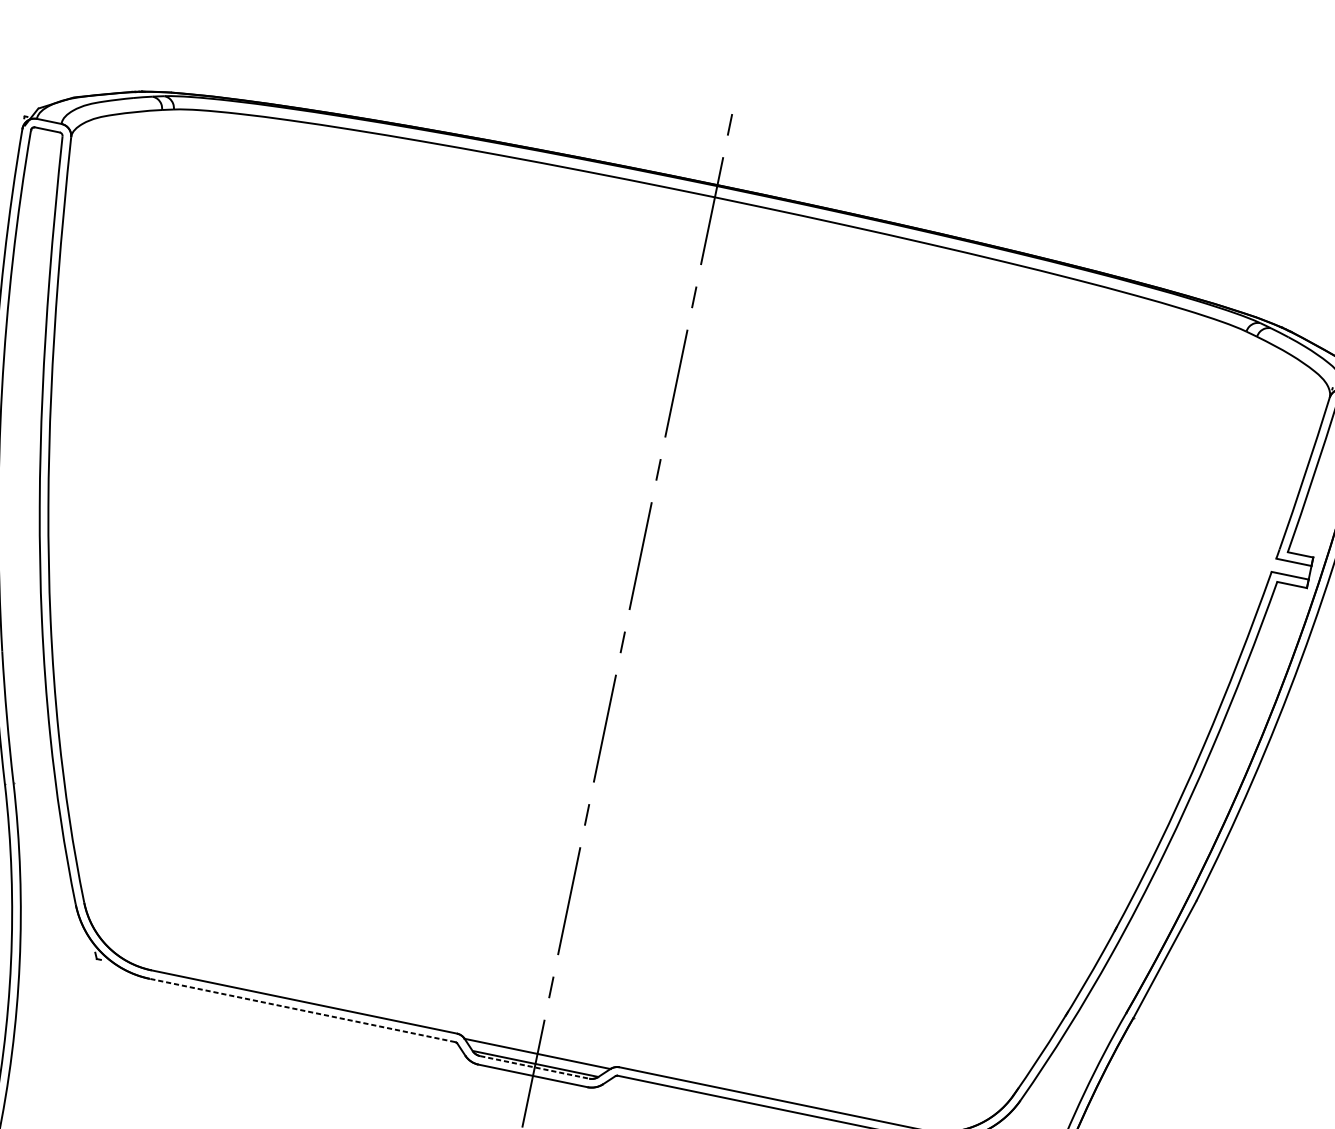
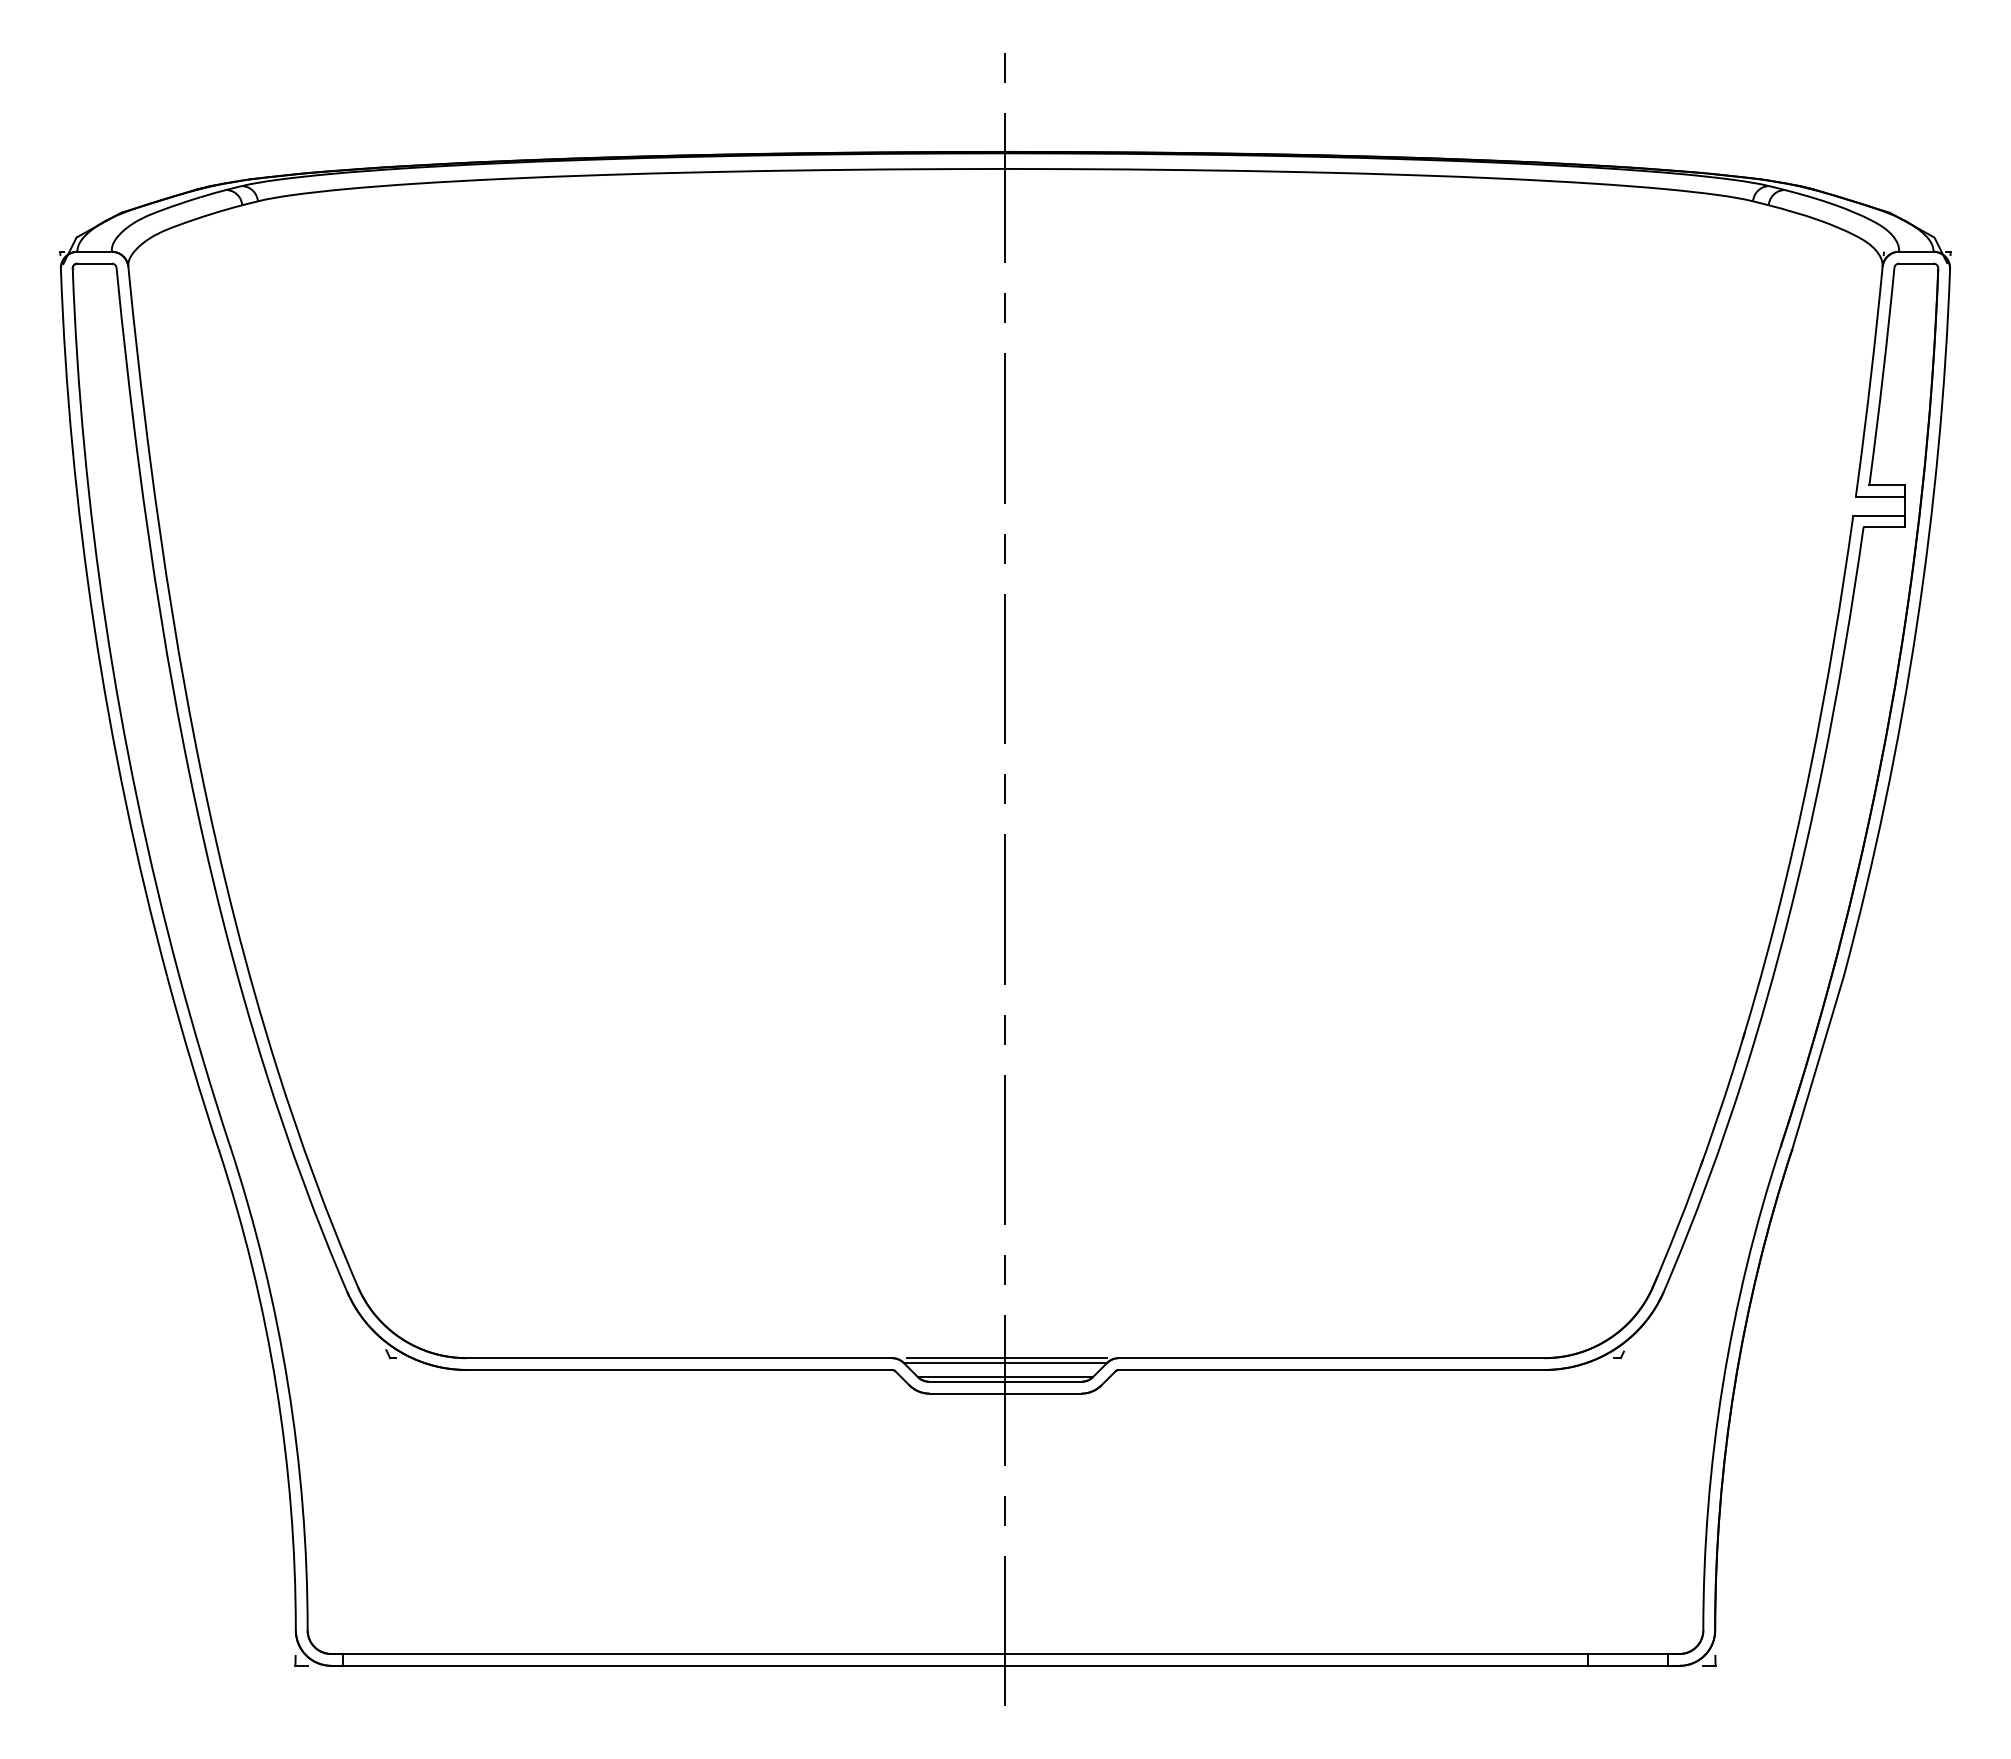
line: (302, 1010) -> (679, 1369), dashed -> solid
line: (539, 1051) -> (1007, 1358), added
line: (534, 1067) -> (1005, 1381), dashed -> solid

